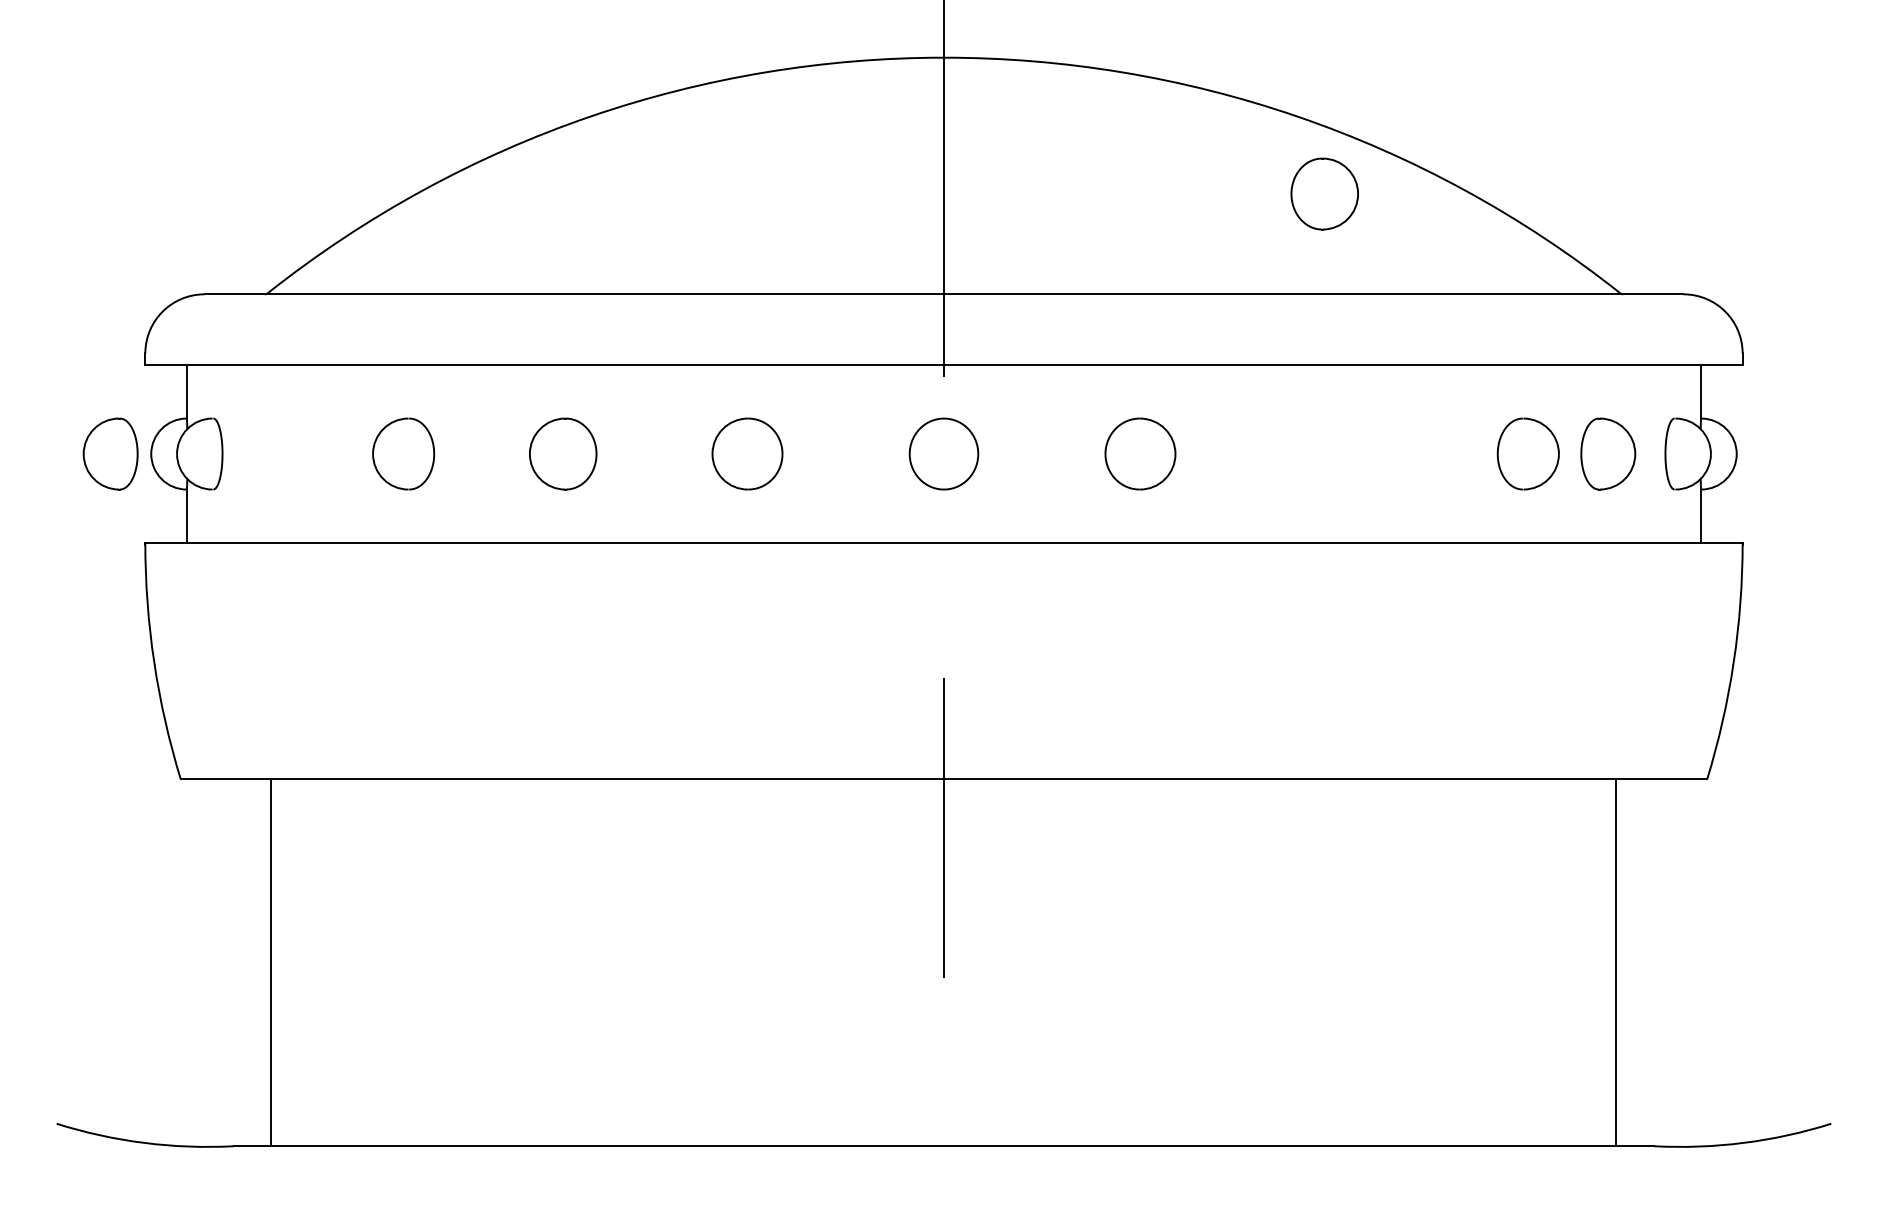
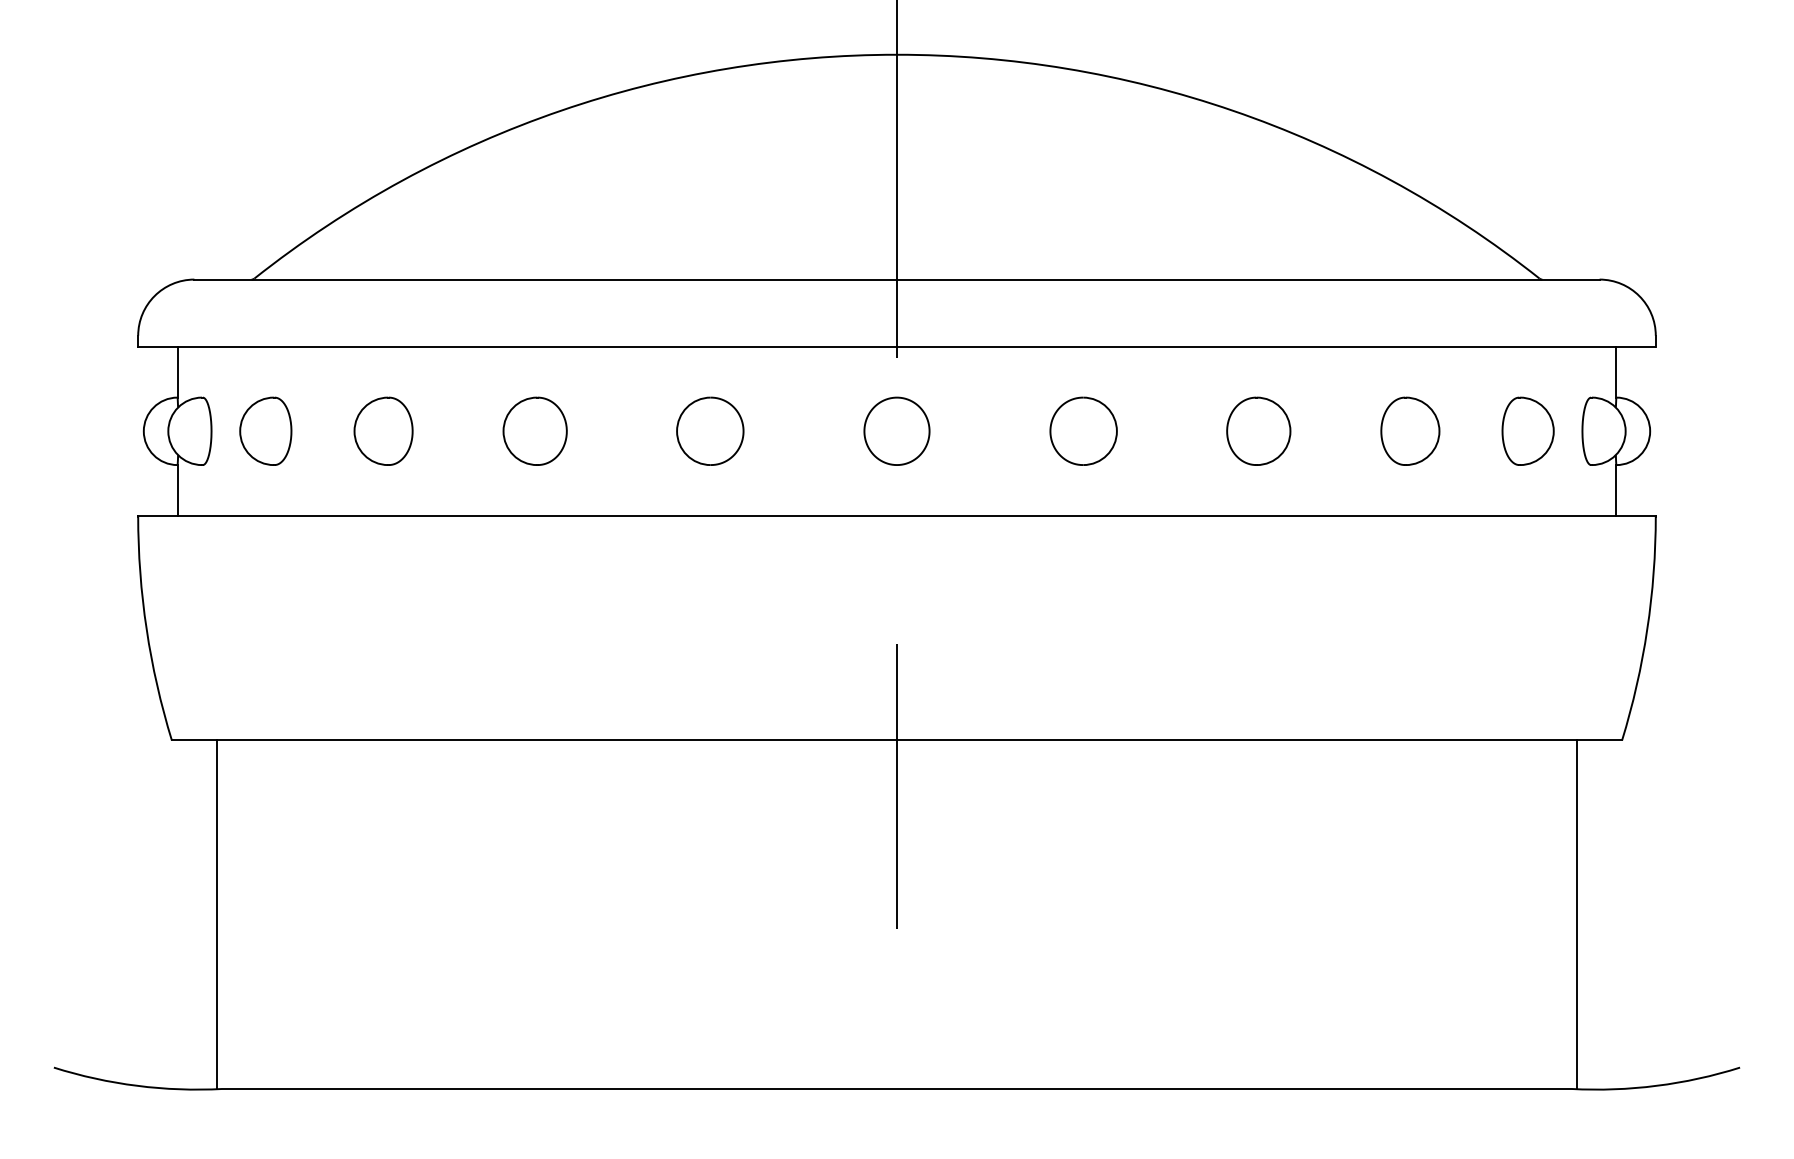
part: (1324, 193) -> (1258, 430), moved
part: (110, 453) -> (265, 430), moved
part: (1527, 453) -> (1409, 430), moved
line: (271, 962) -> (217, 914), moved
line: (1615, 962) -> (1576, 914), moved

